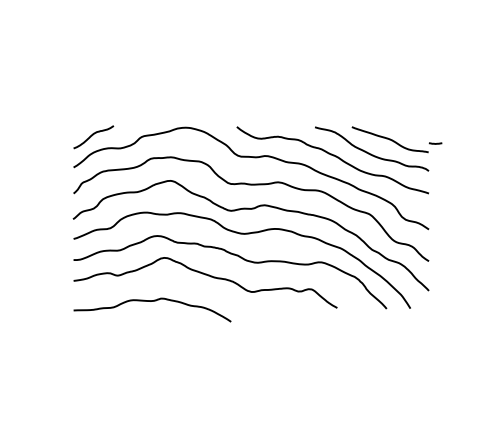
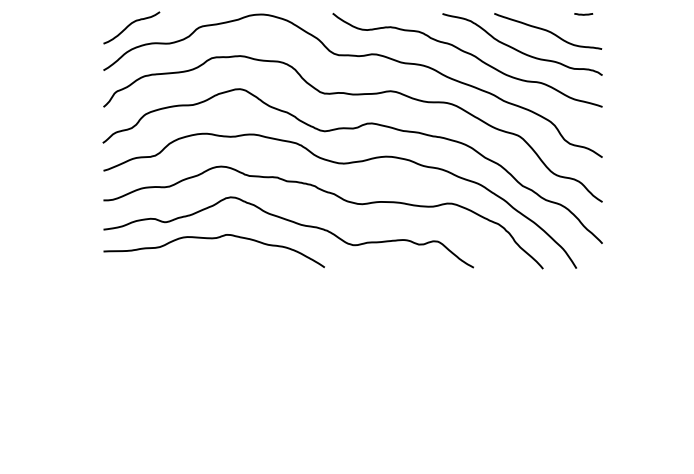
line: (435, 143) -> (583, 14), moved
curve: (152, 301) -> (214, 238), moved

